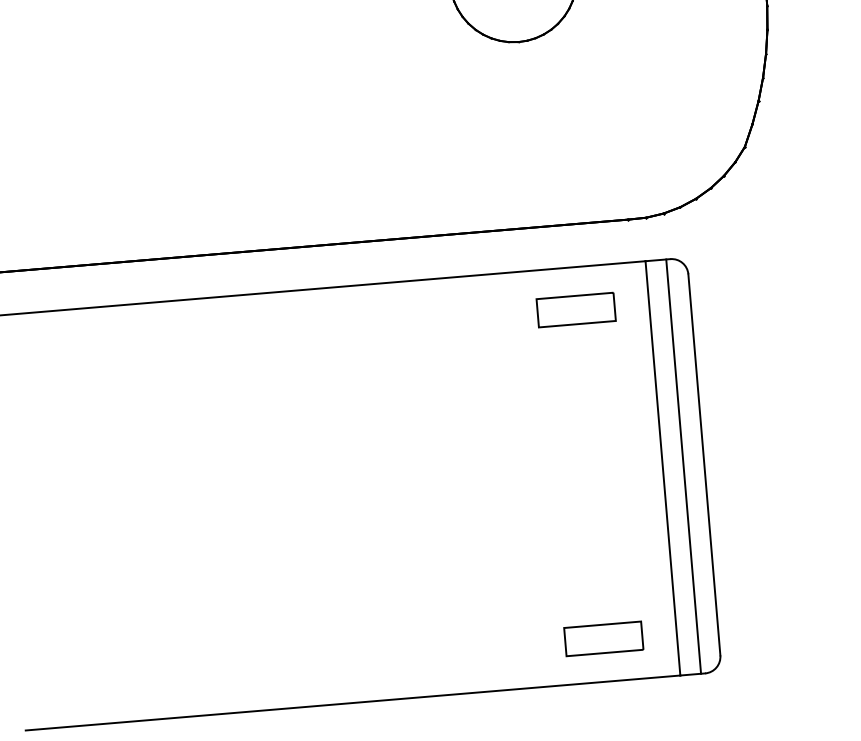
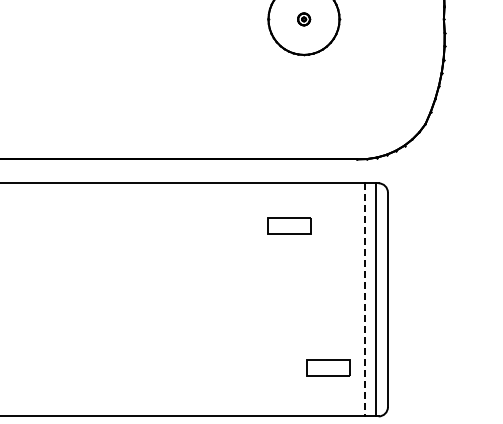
part: (575, 308) -> (289, 225), moved
line: (662, 467) -> (364, 299), solid -> dashed
part: (603, 637) -> (328, 367), moved

